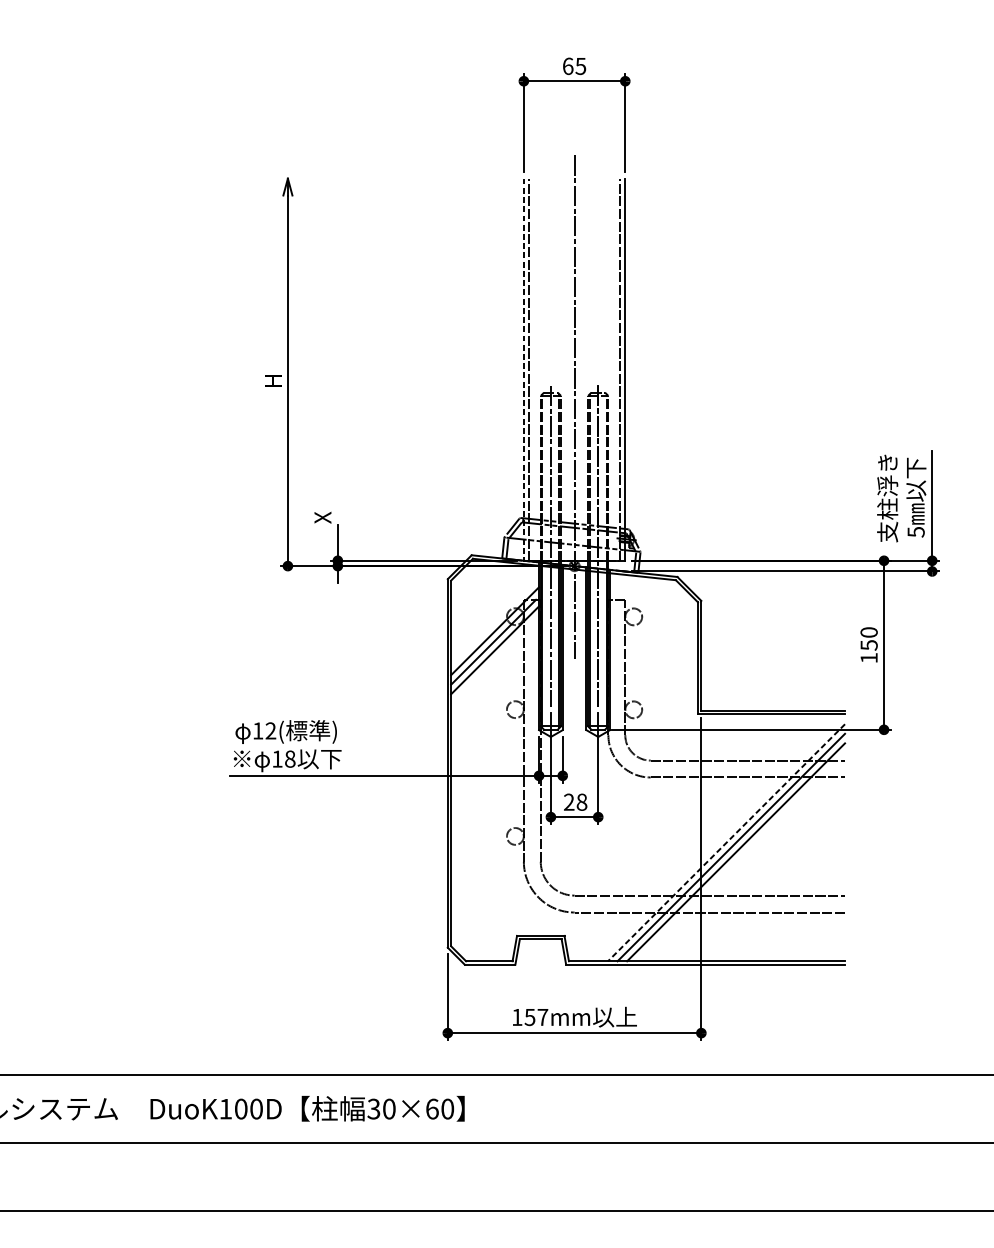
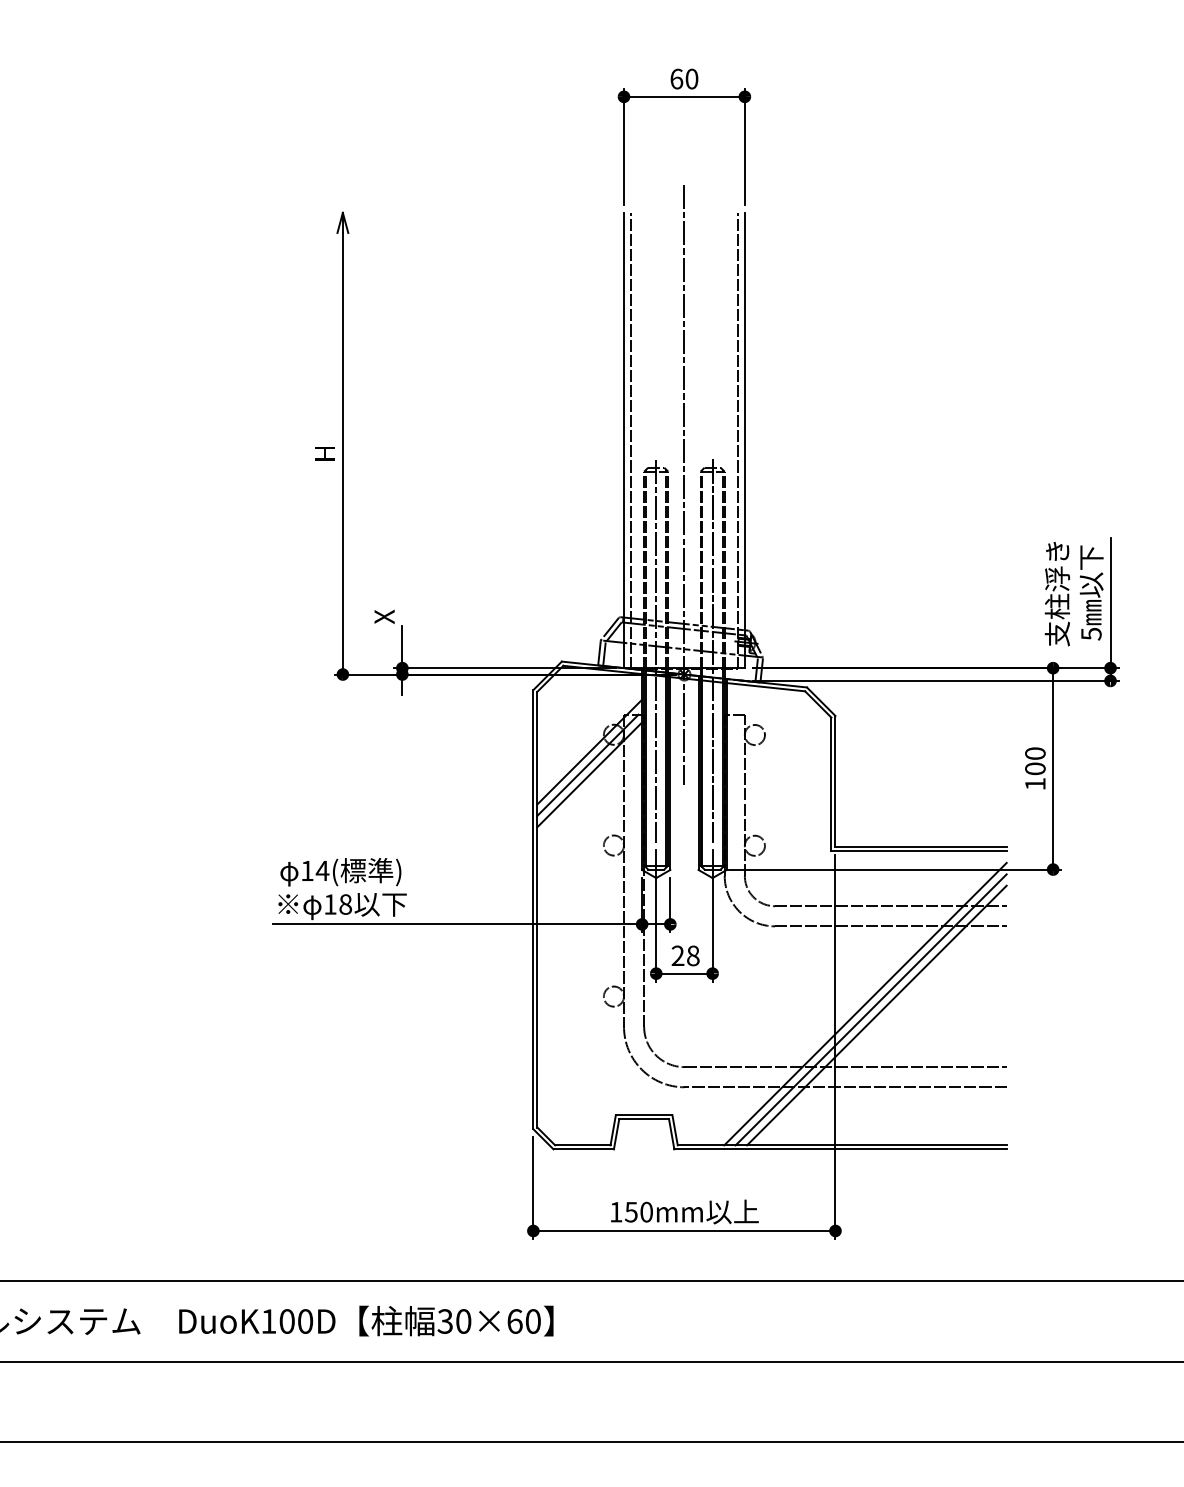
text: (580, 65) -> (691, 78), 65 -> 60
line: (524, 369) -> (624, 440), dashed -> solid
text: (869, 644) -> (1035, 768), 150 -> 100
text: (270, 730) -> (322, 870), 12( -> 14(
line: (726, 843) -> (865, 1004), dashed -> solid
text: (542, 1016) -> (646, 1211), 157mm -> 150mm

